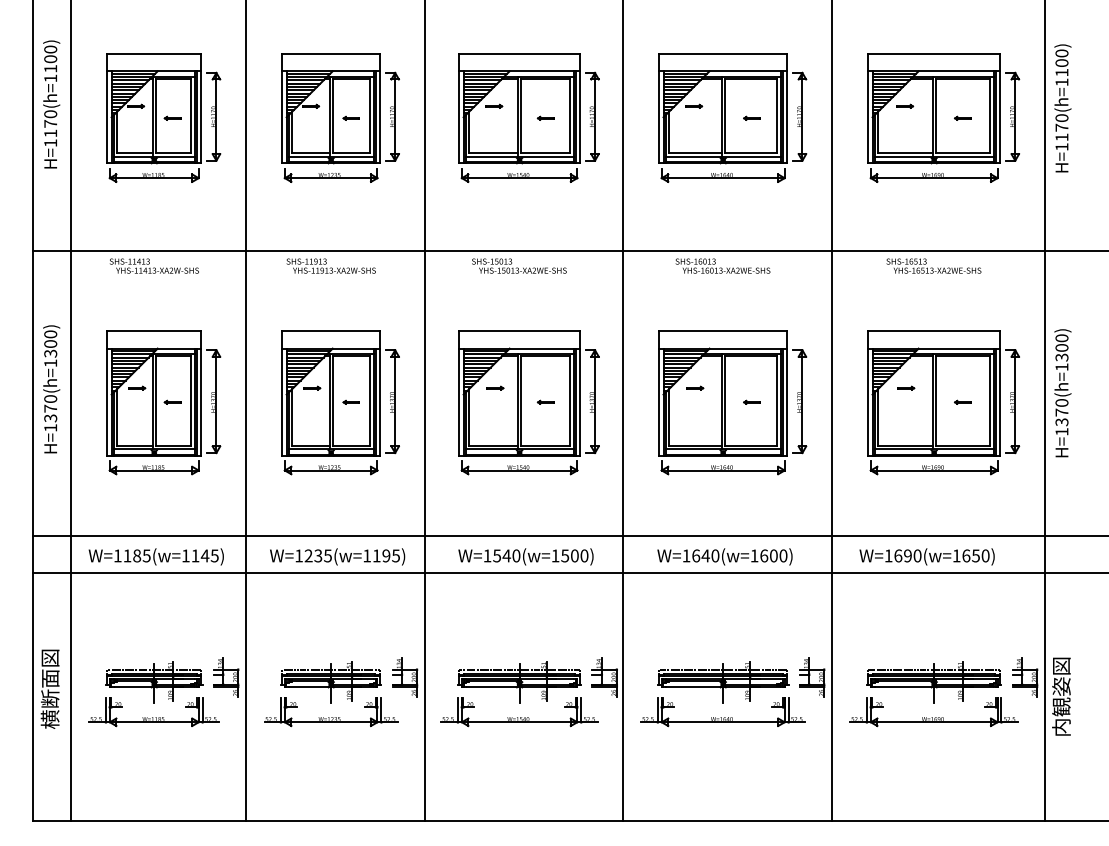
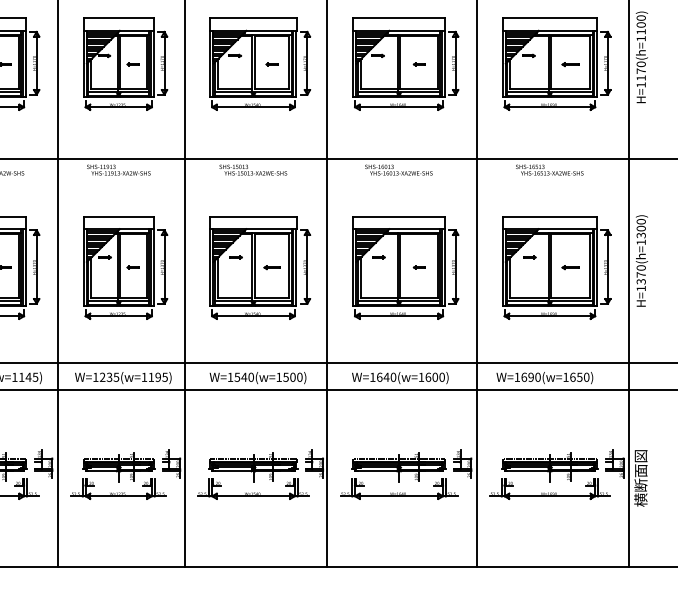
part: (962, 117) -> (570, 63), size x1.4
part: (545, 401) -> (271, 266), size x1.4
part: (962, 401) -> (570, 266), size x1.4
text: (1061, 706) -> (640, 485), 内観姿図 -> 横断面図

